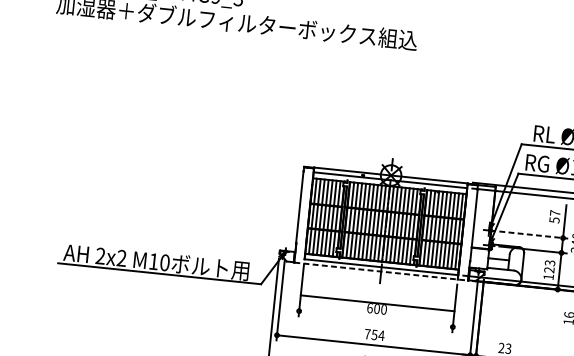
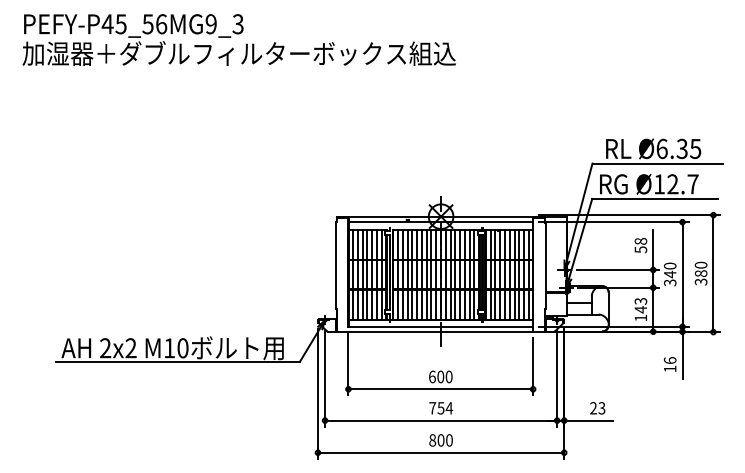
text: (554, 213) -> (640, 241), 57 -> 58
line: (534, 234) -> (618, 269), dashed -> solid
text: (549, 269) -> (640, 309), 123 -> 143
line: (381, 271) -> (441, 332), dashed -> solid
line: (377, 303) -> (440, 389), moved

